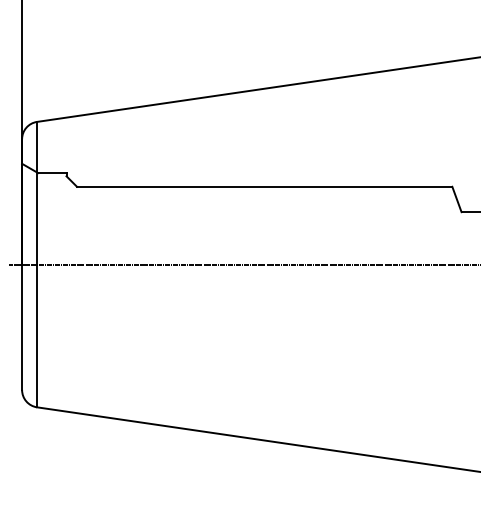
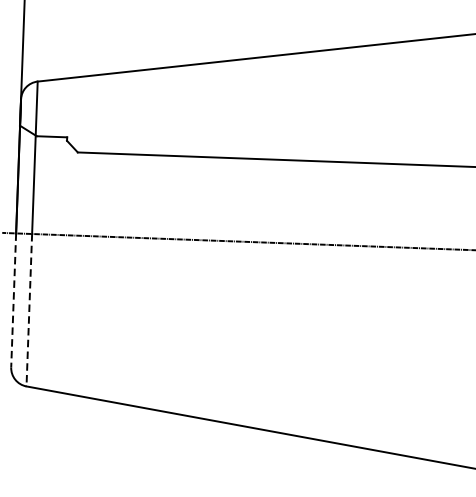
line: (22, 327) -> (14, 300), solid -> dashed
line: (37, 336) -> (29, 310), solid -> dashed

